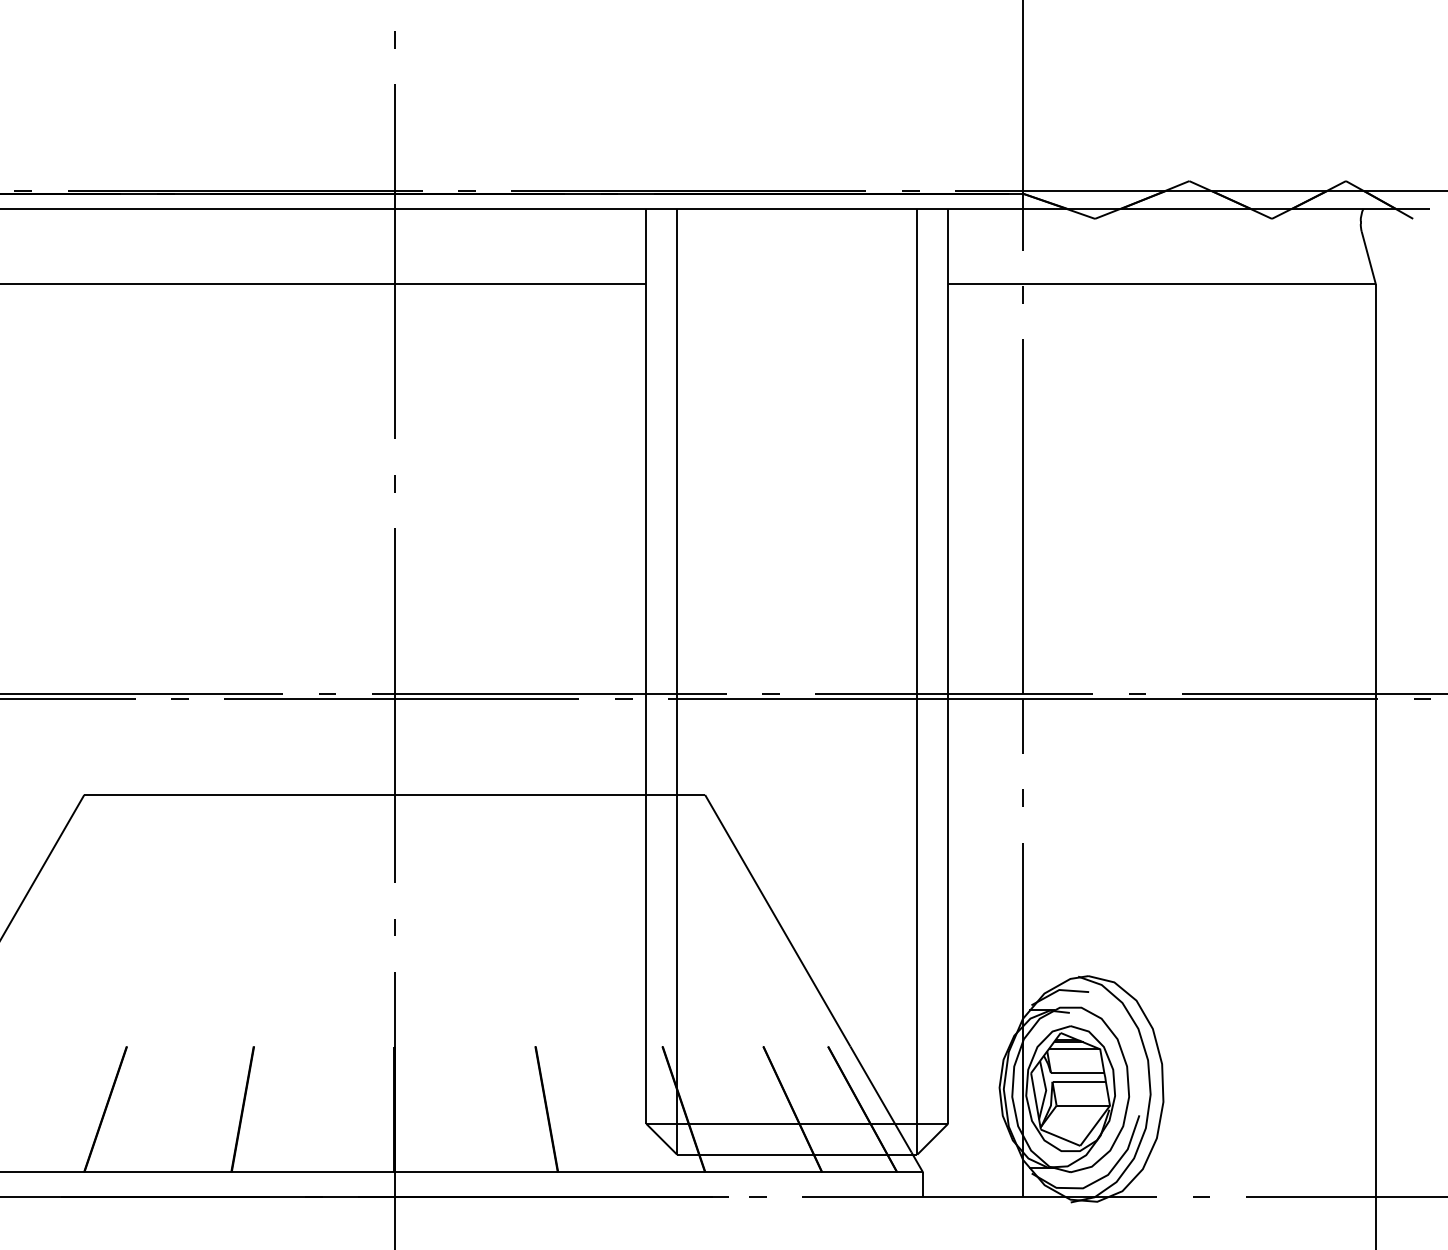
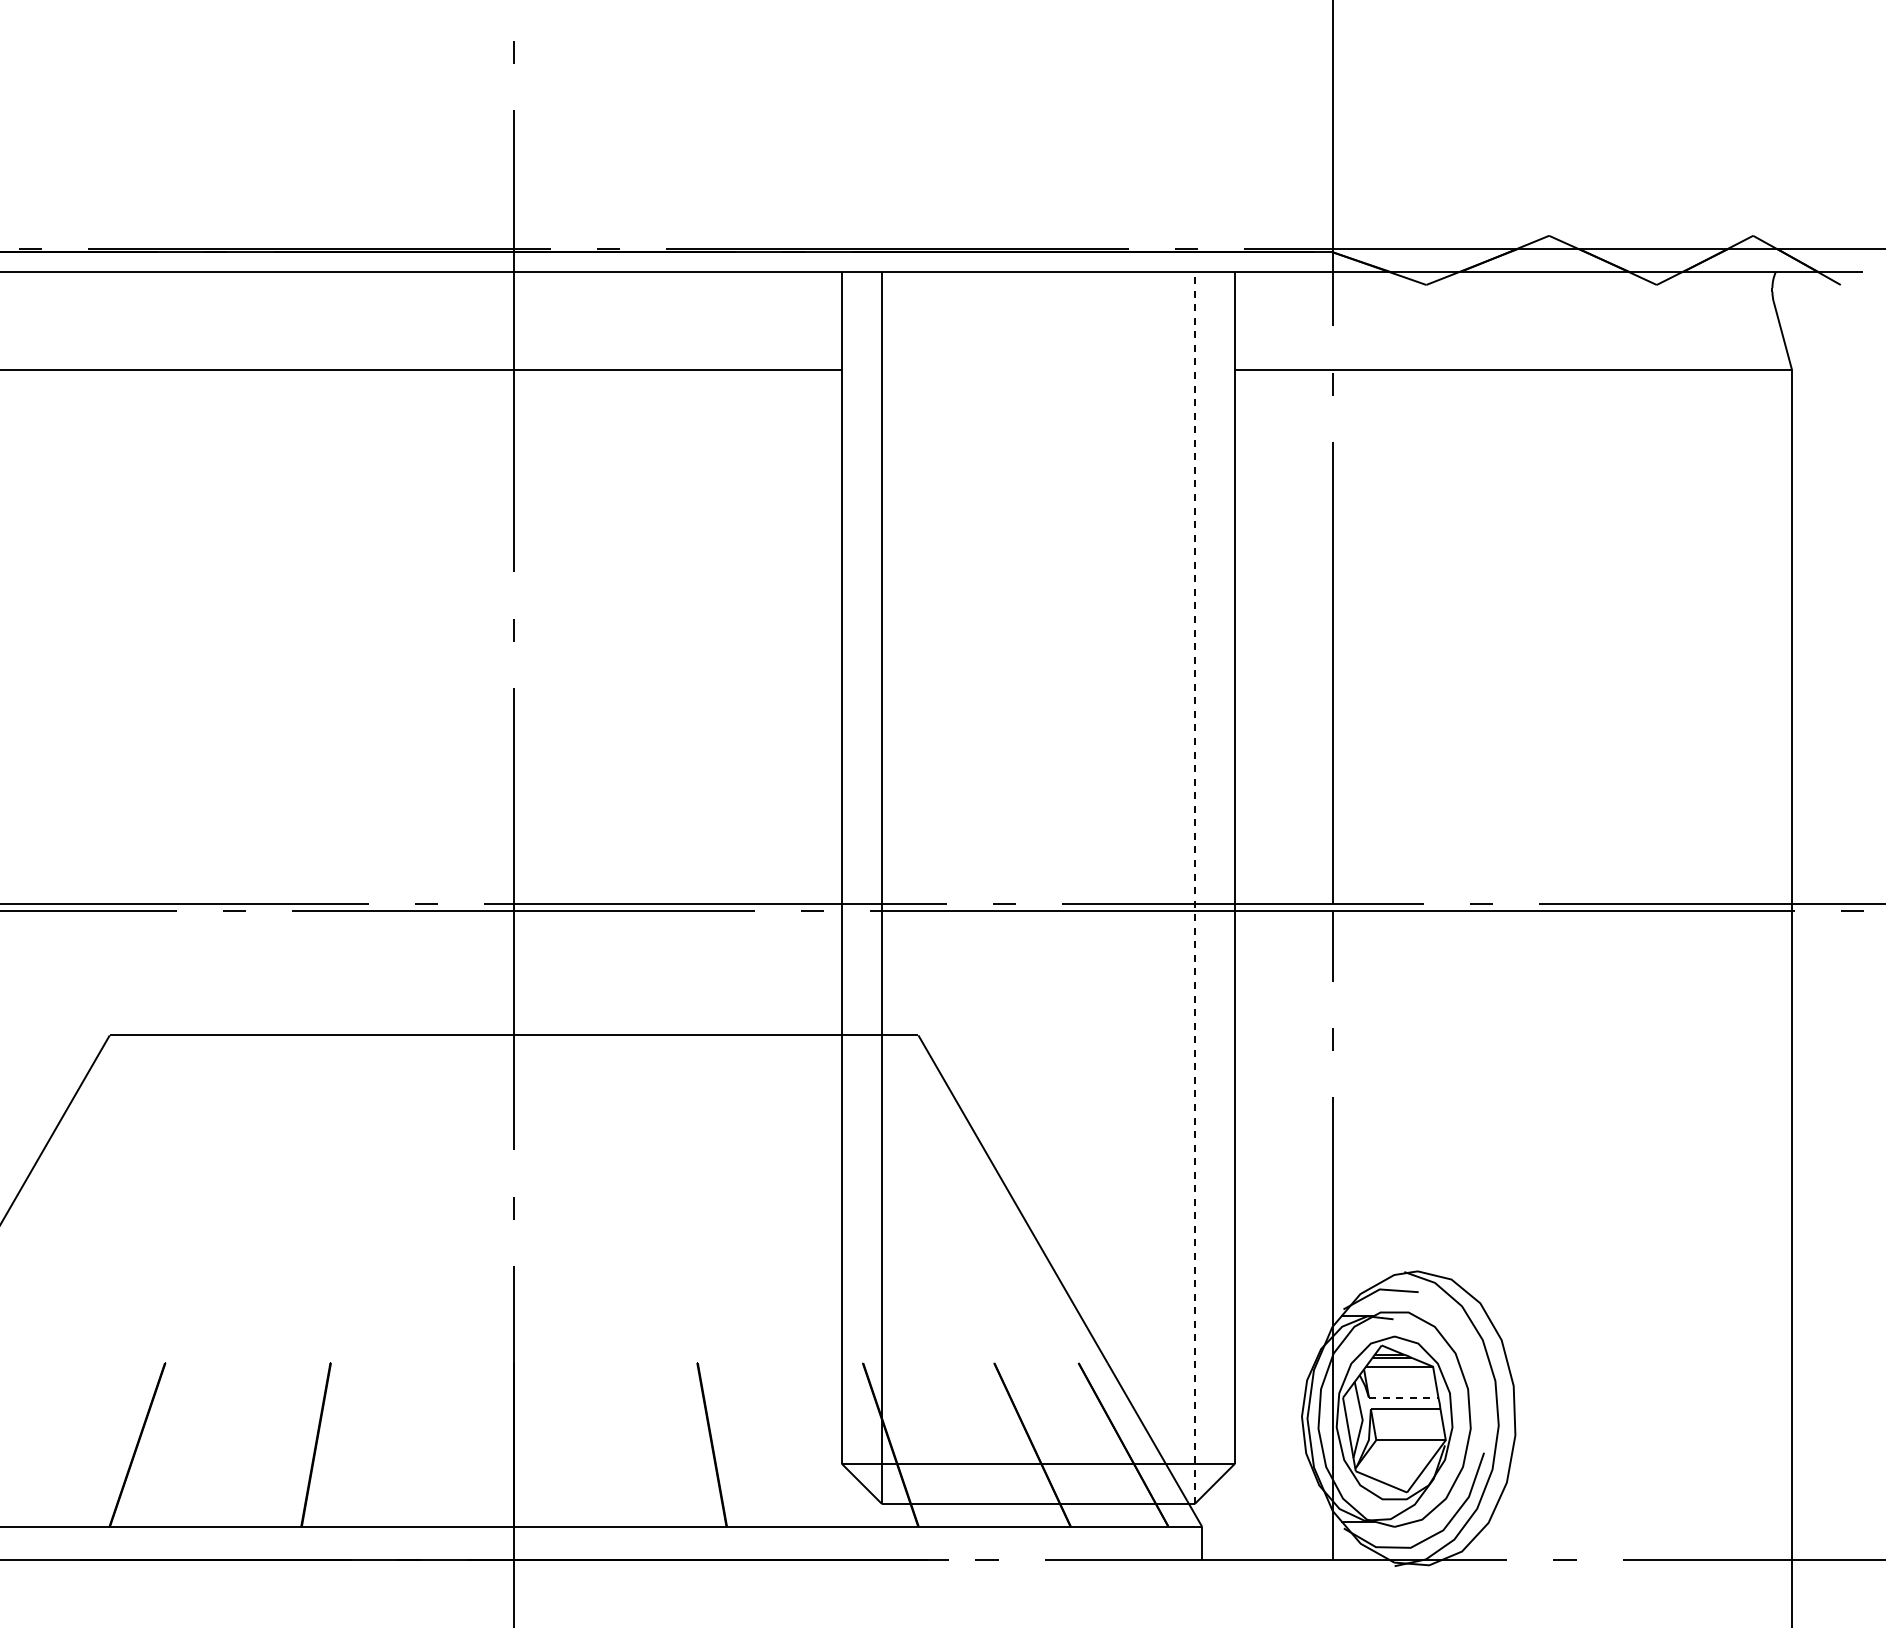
line: (917, 681) -> (1194, 887), solid -> dashed
line: (1077, 1072) -> (1403, 1397), solid -> dashed

